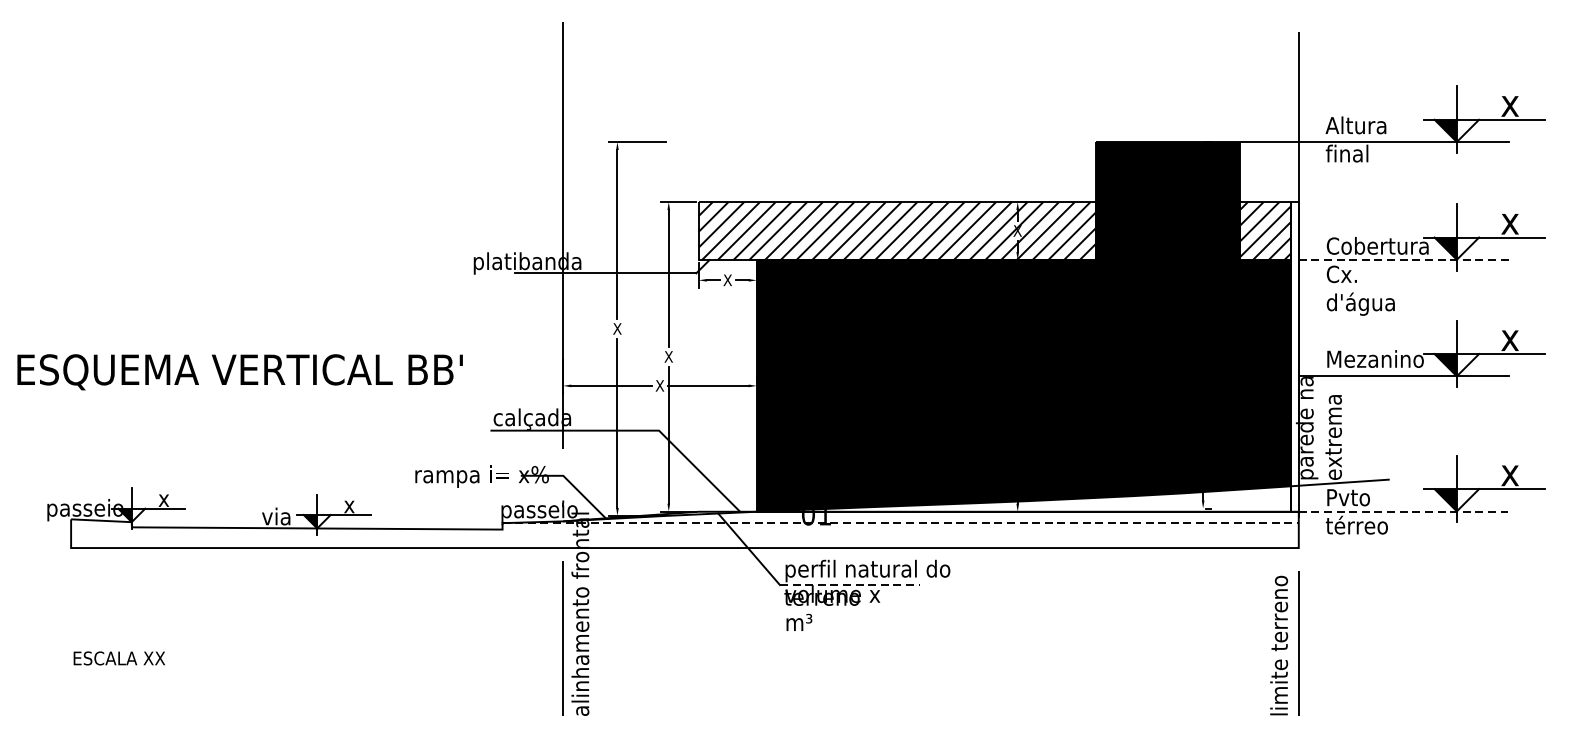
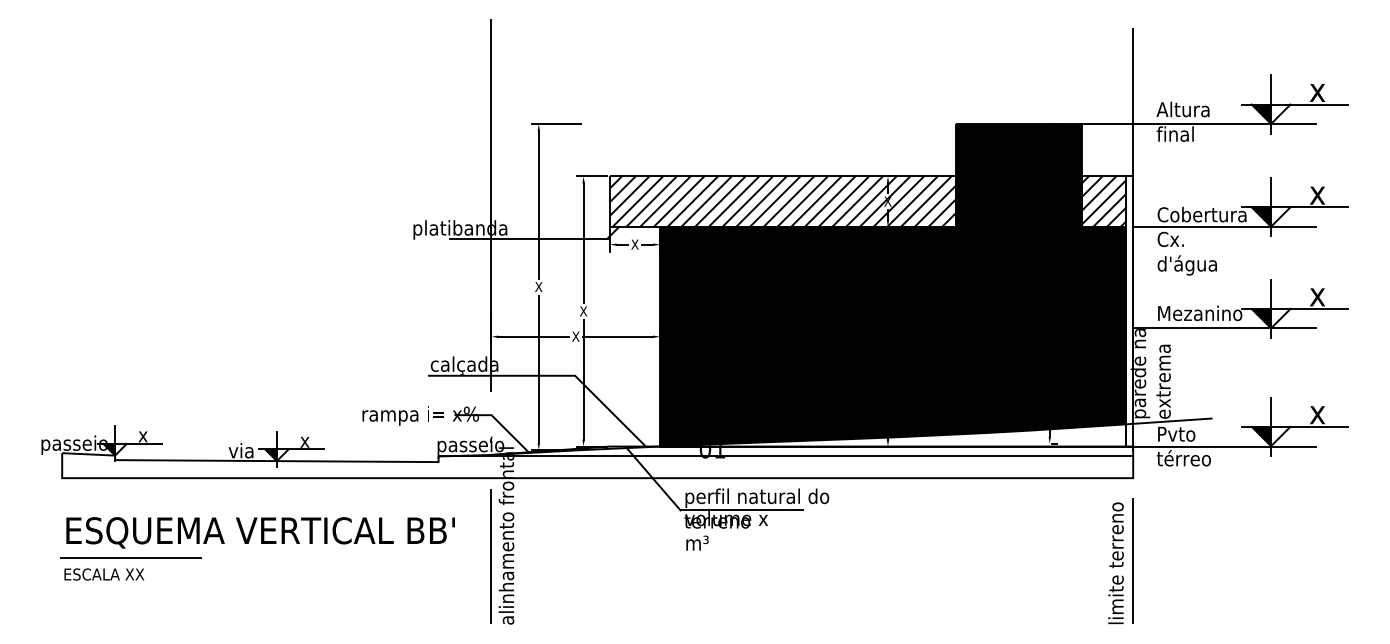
line: (1404, 259) -> (1225, 226), dashed -> solid
text: (239, 371) -> (260, 532), moved
line: (1404, 511) -> (1225, 446), dashed -> solid
line: (901, 523) -> (786, 456), dashed -> solid
line: (850, 585) -> (742, 510), dashed -> solid
line: (150, 638) -> (131, 557), added

